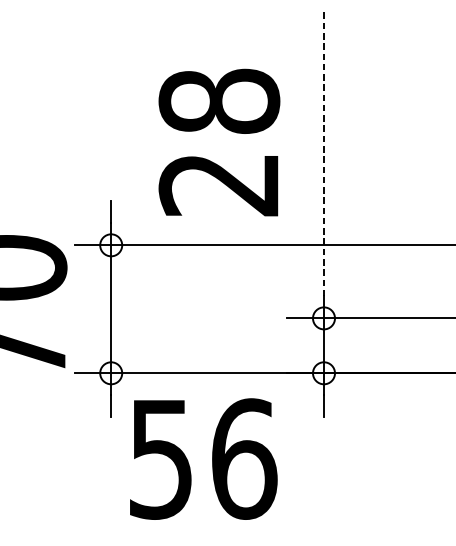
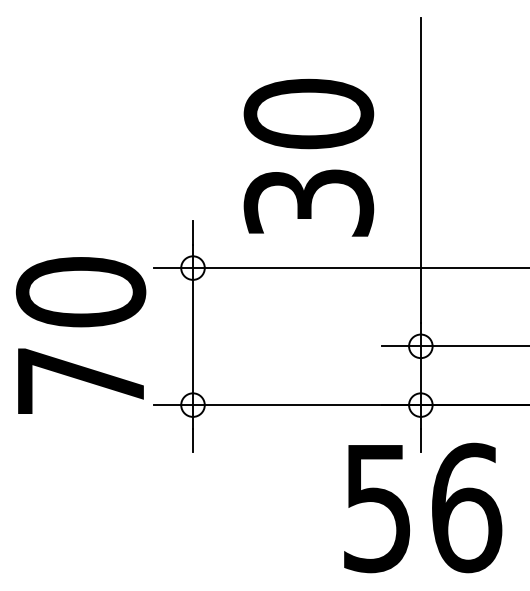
text: (219, 142) -> (308, 157), 28 -> 30
line: (323, 154) -> (420, 170), dashed -> solid
text: (204, 458) -> (423, 507), moved

